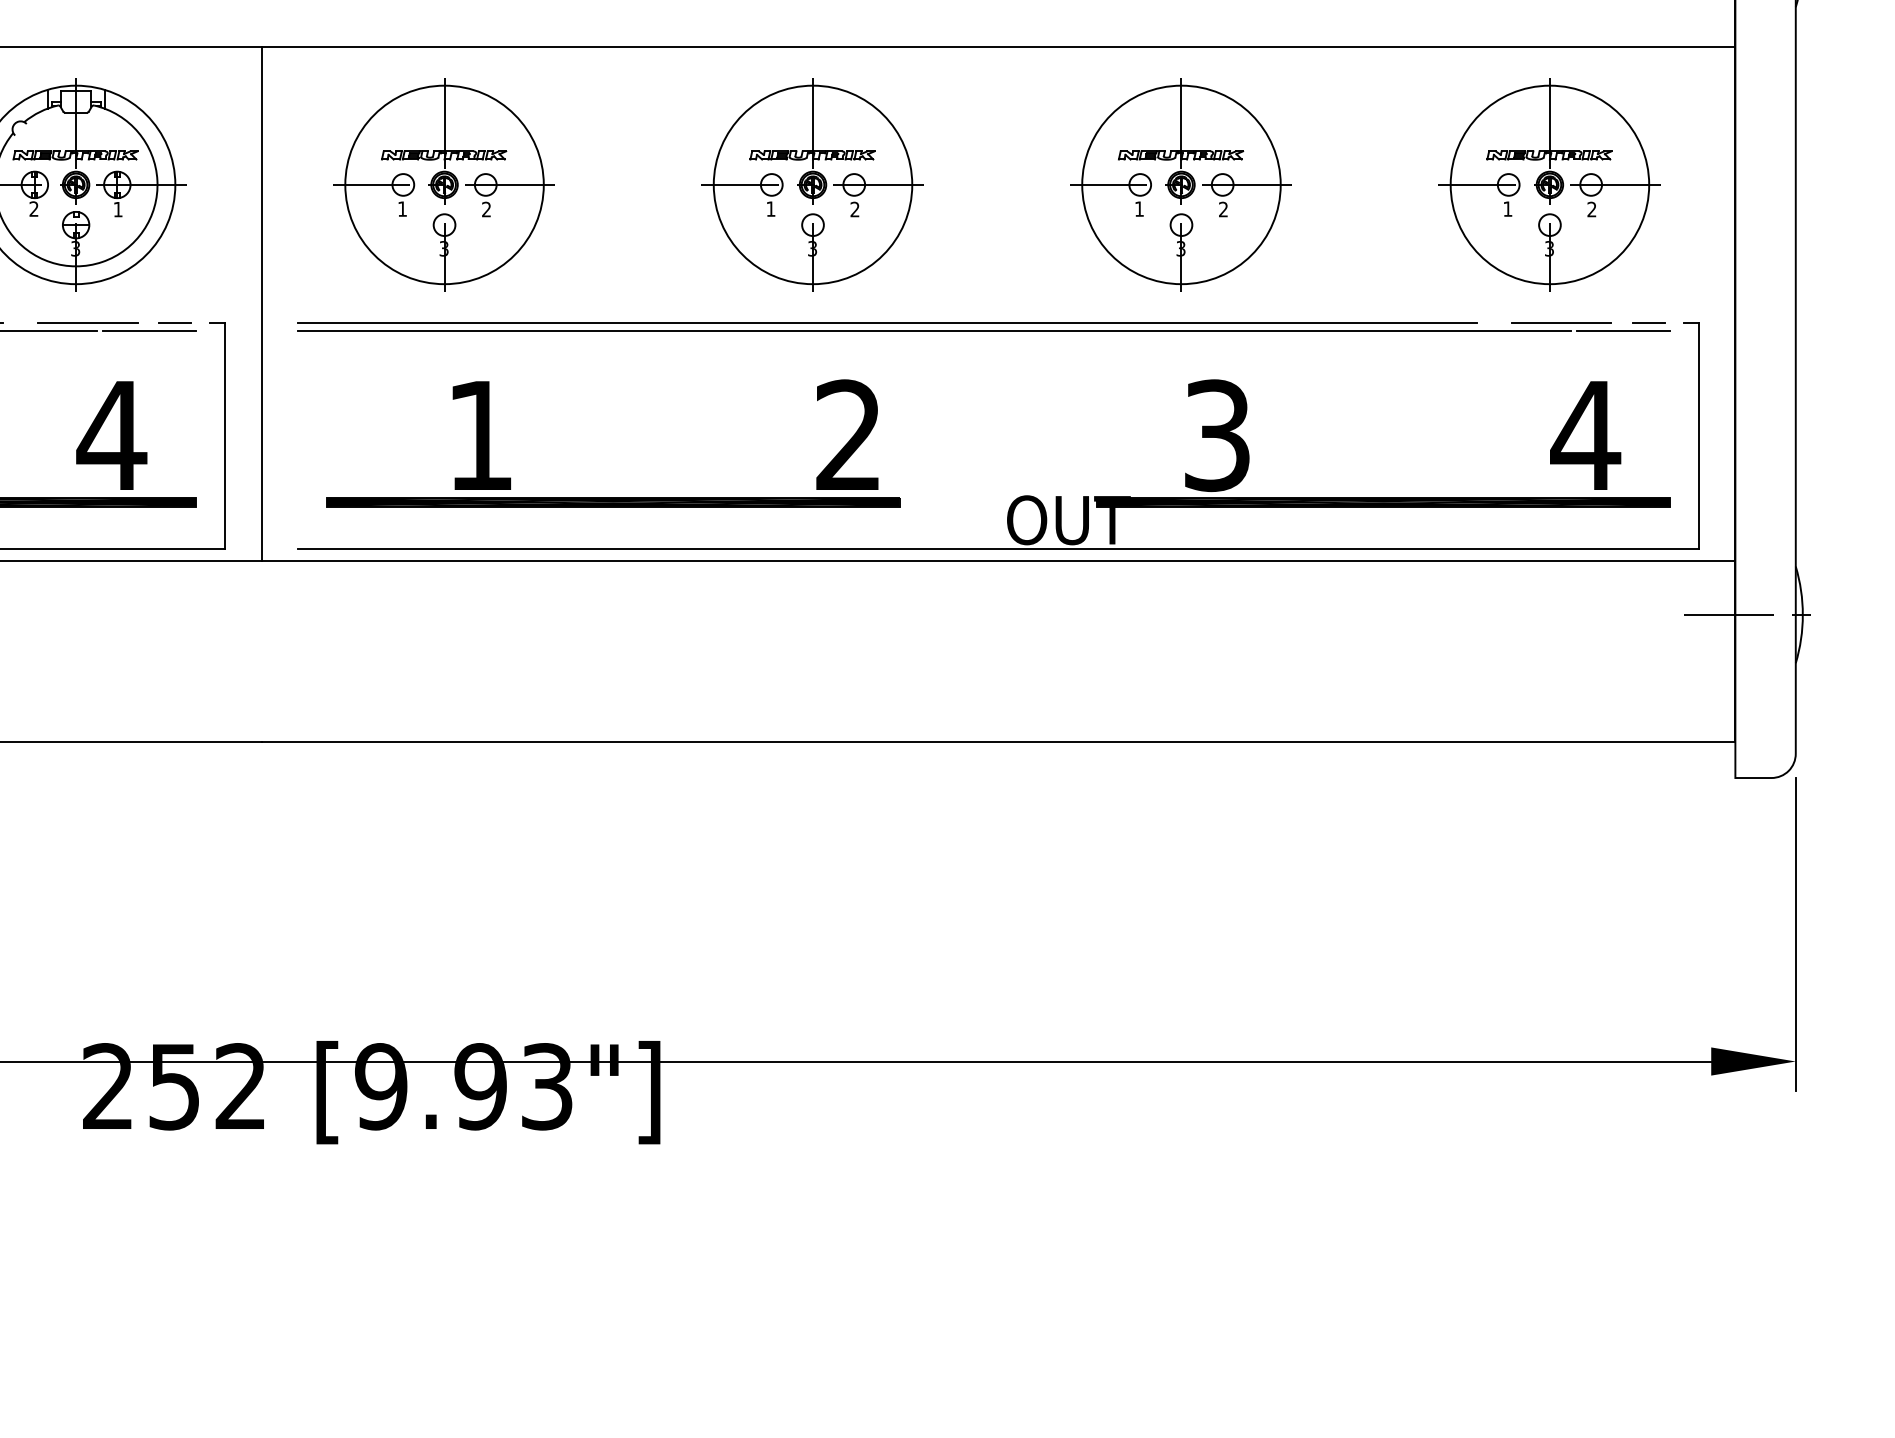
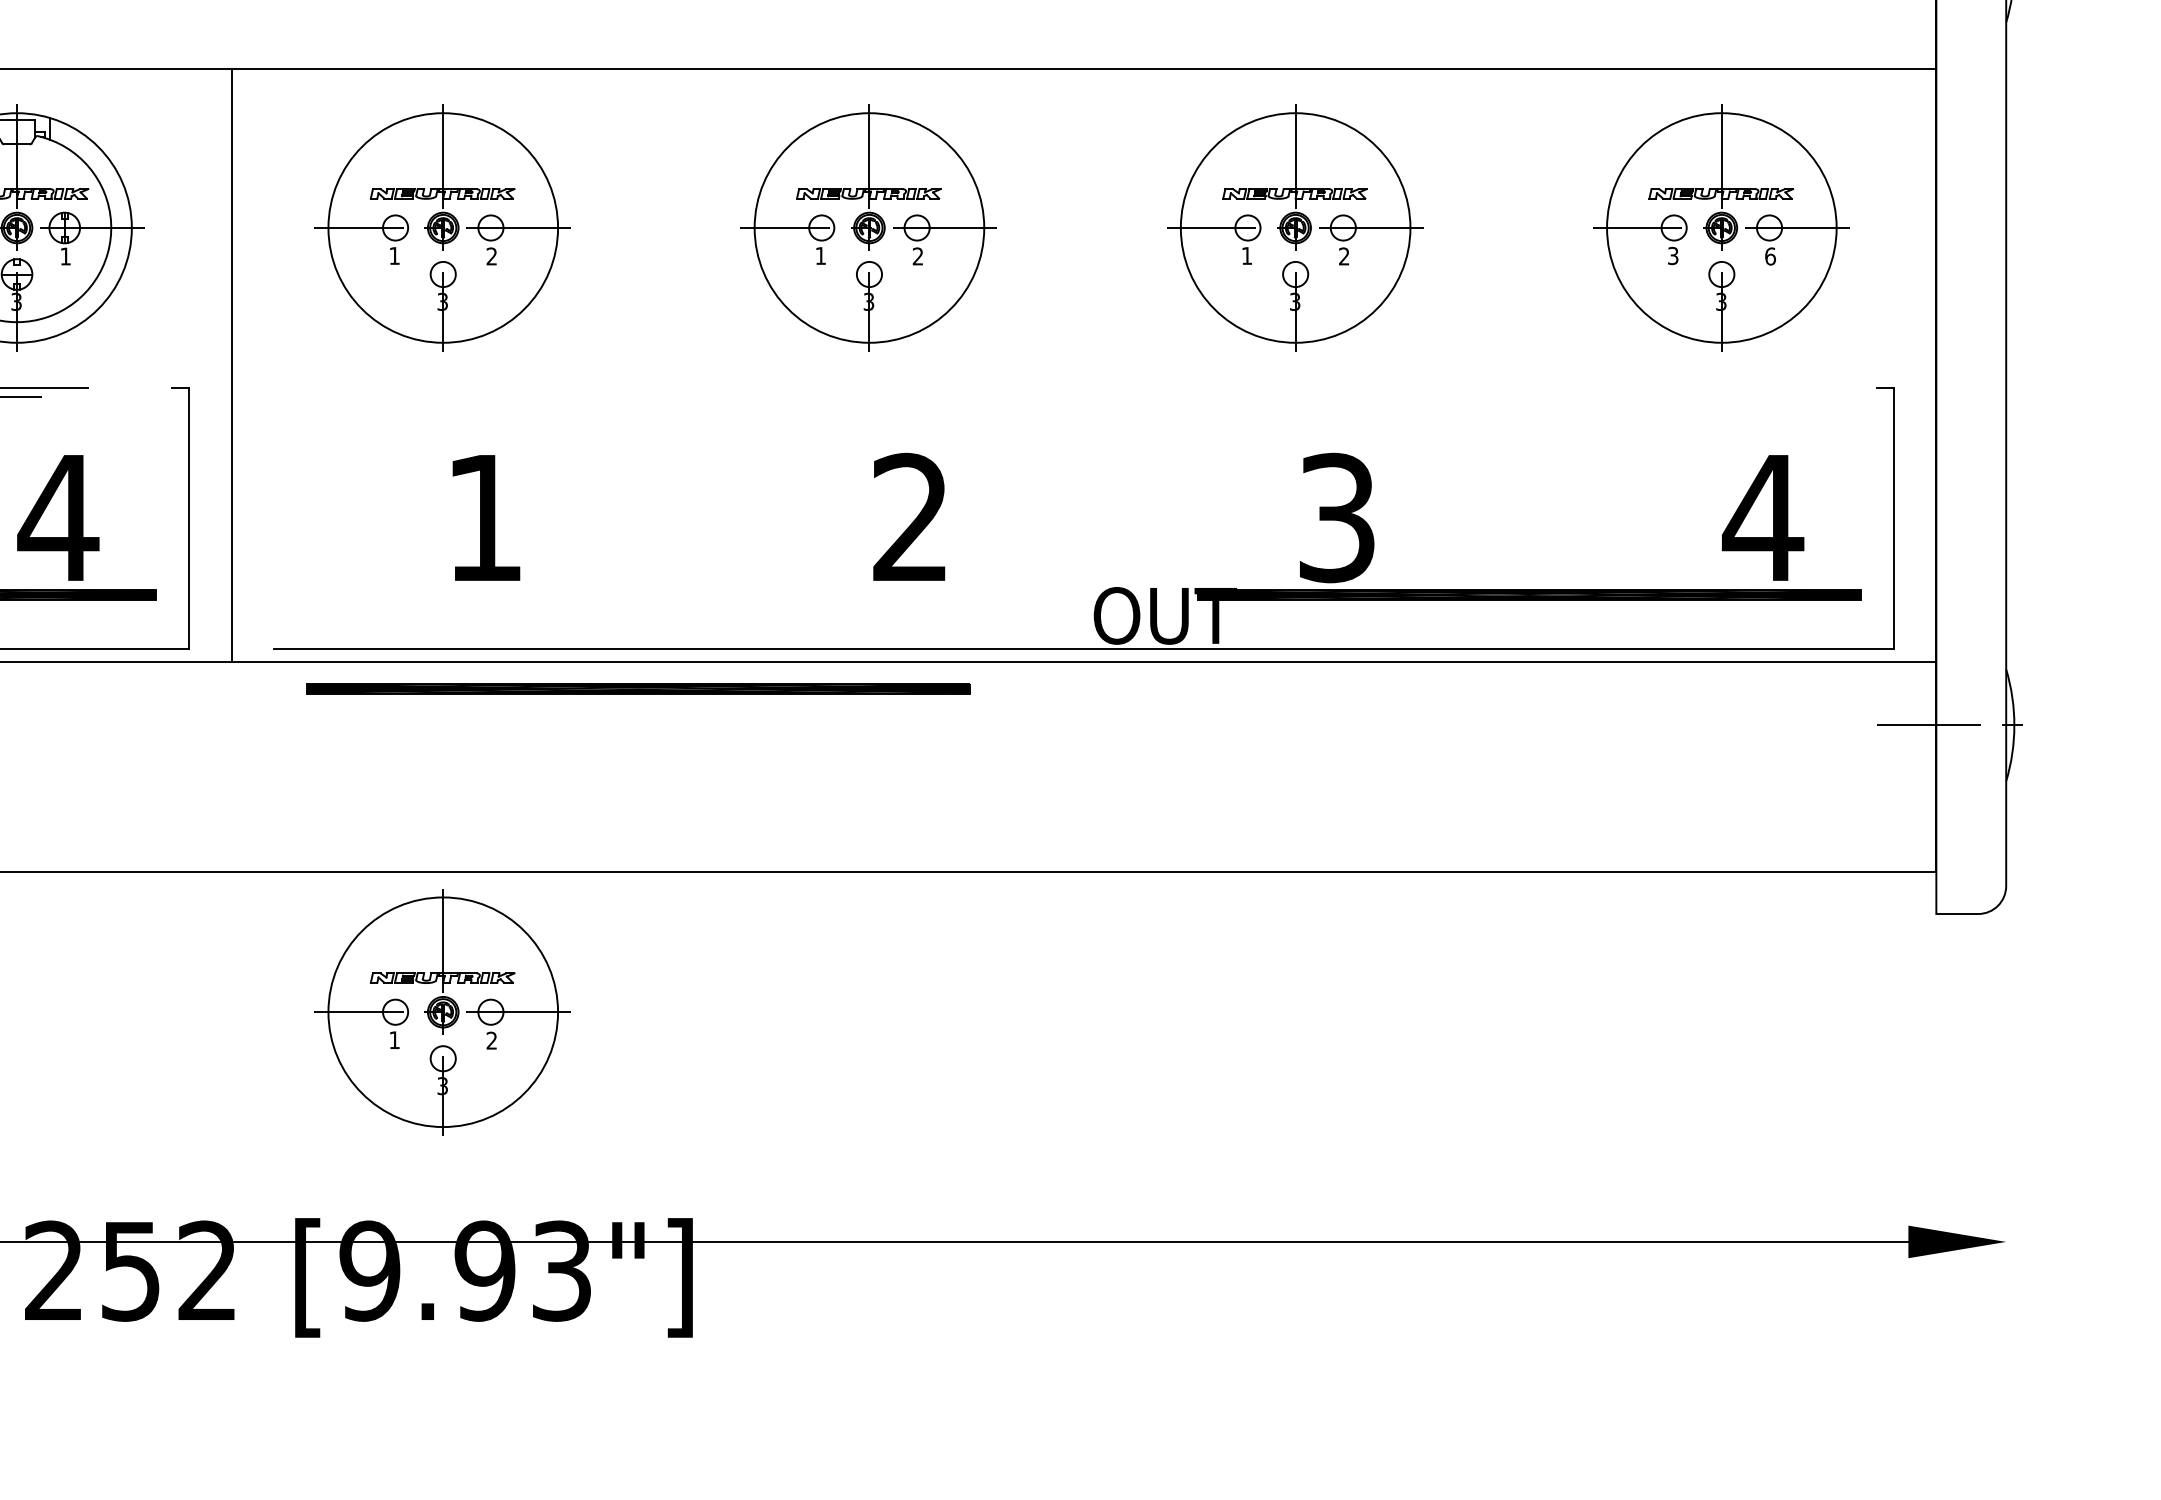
text: (1507, 208) -> (1672, 255), 1 -> 3
text: (1591, 209) -> (1769, 256), 2 -> 6
line: (175, 322) -> (132, 387), removed
line: (887, 322) -> (955, 387), removed
line: (1561, 322) -> (1735, 387), removed
line: (1648, 322) -> (1835, 387), removed
line: (149, 330) -> (101, 396), removed
line: (934, 330) -> (1009, 396), removed
line: (1623, 330) -> (1806, 396), removed
part: (613, 502) -> (638, 689), moved
part: (443, 862) -> (442, 1011), added
line: (1795, 934) -> (2005, 1095), removed

